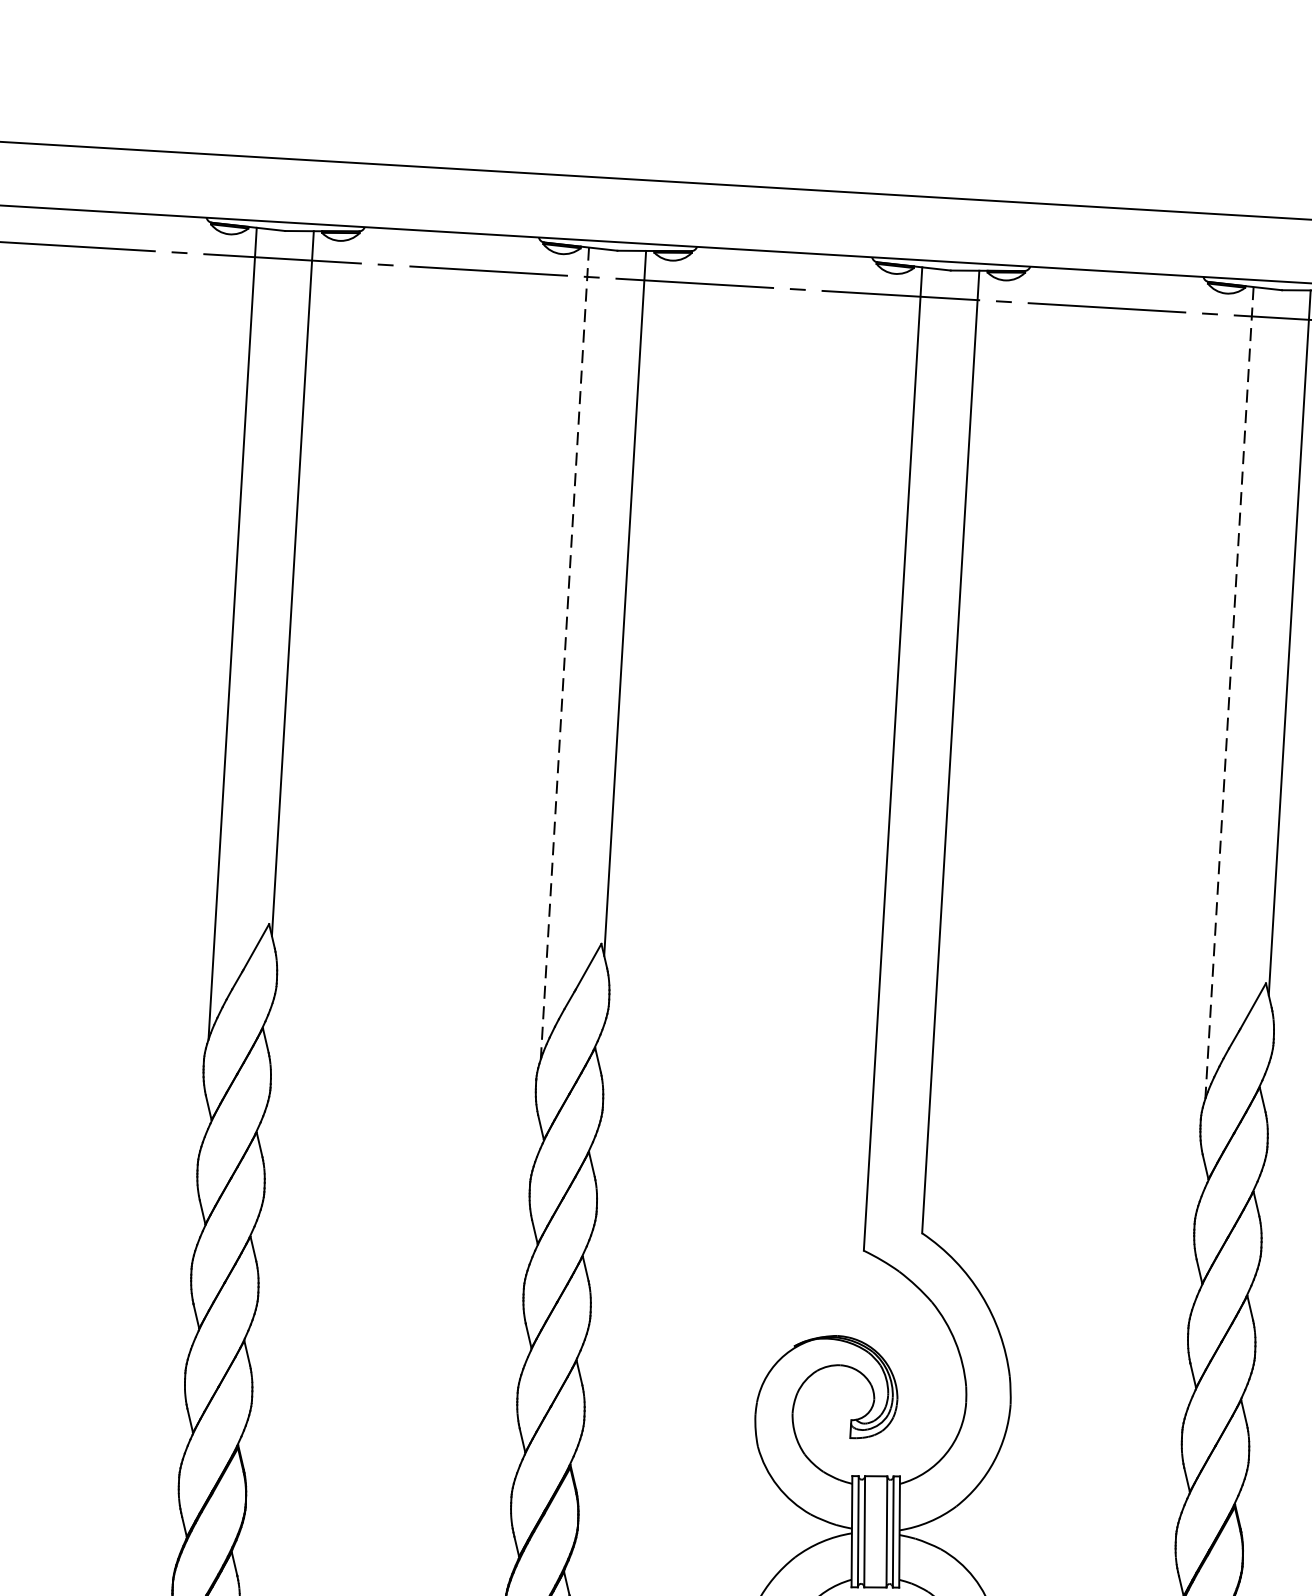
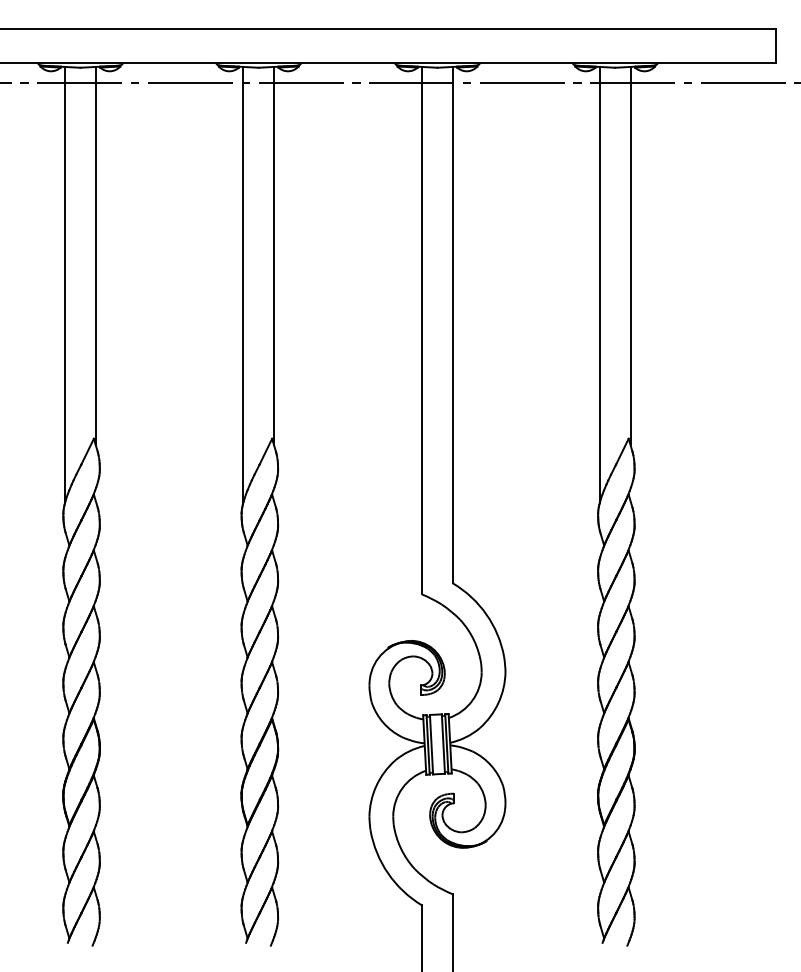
line: (565, 653) -> (243, 284), dashed -> solid
line: (1228, 692) -> (599, 284), dashed -> solid

